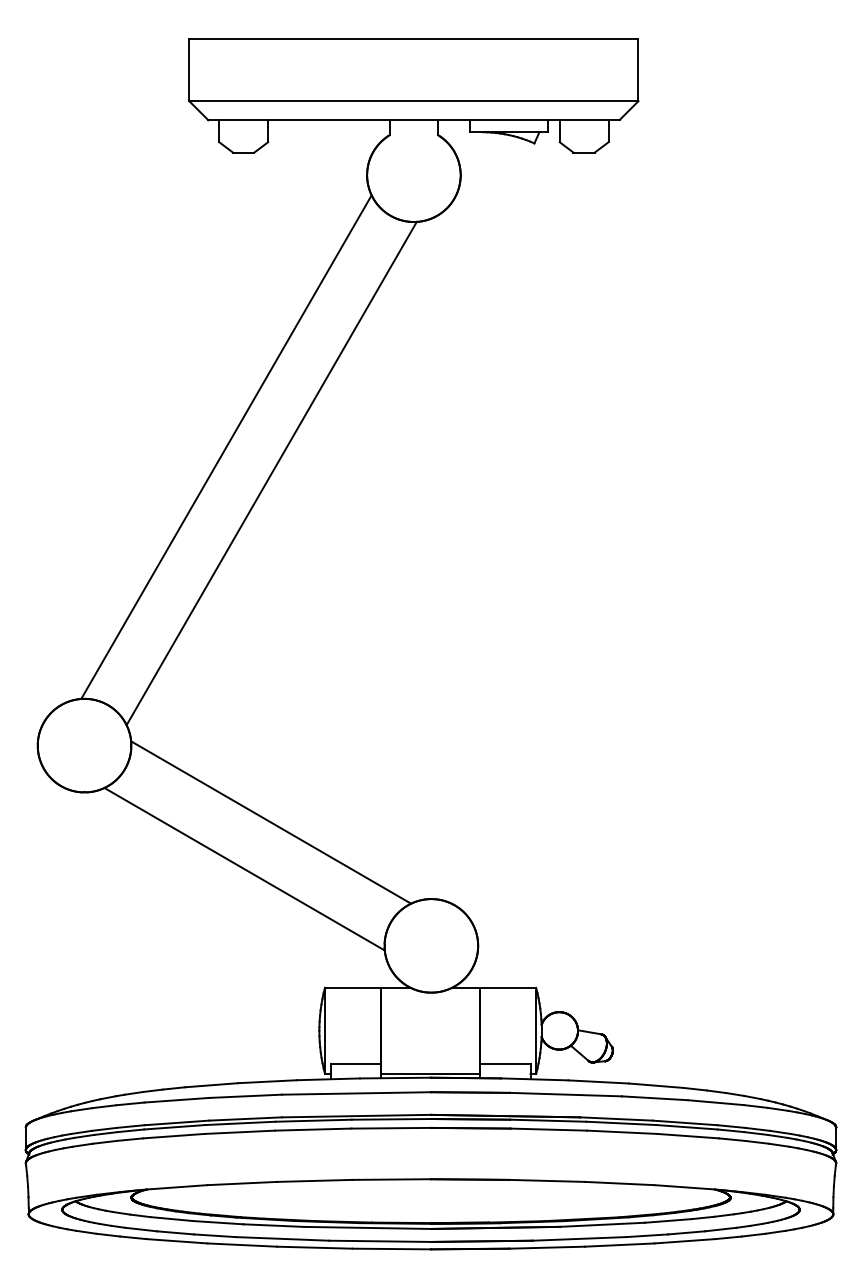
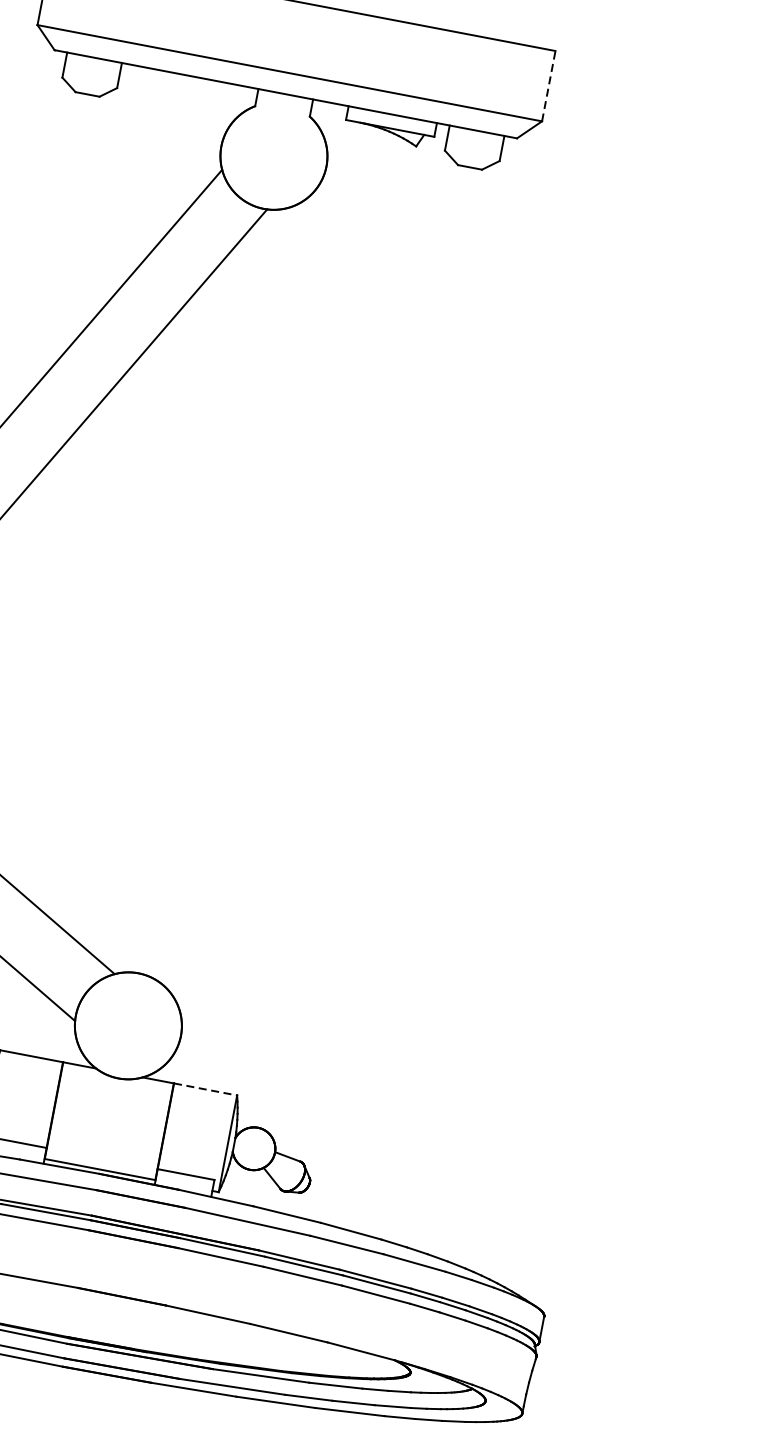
line: (638, 69) -> (548, 85), solid -> dashed
line: (508, 987) -> (206, 1089), solid -> dashed

